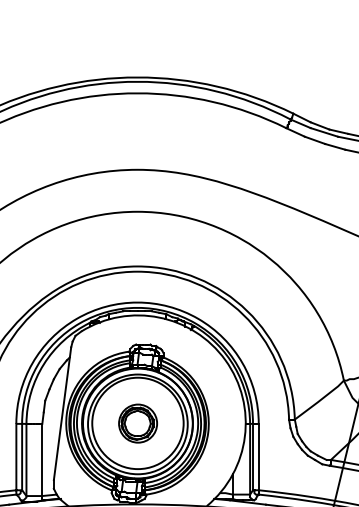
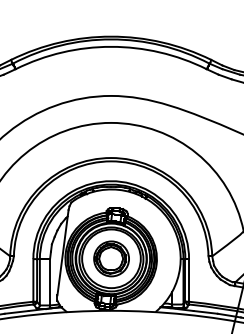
part: (138, 422) -> (111, 258), size x1.43

